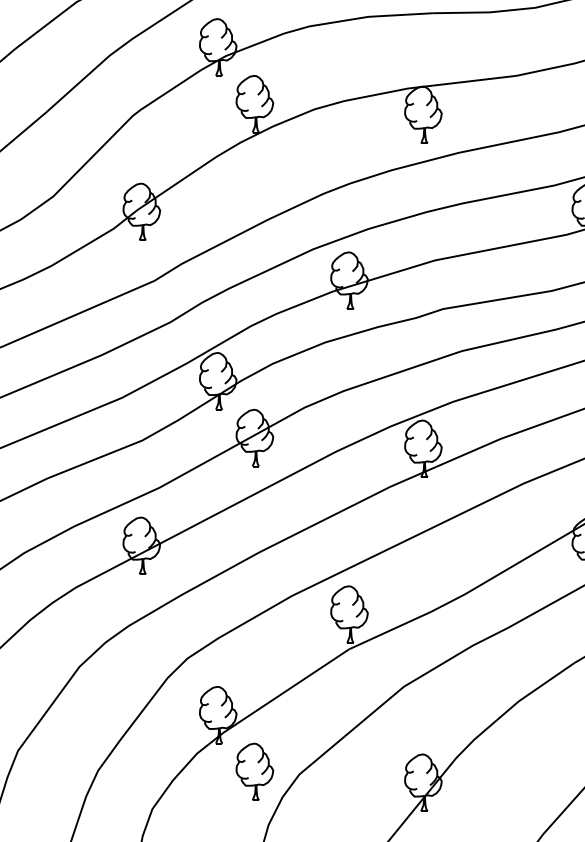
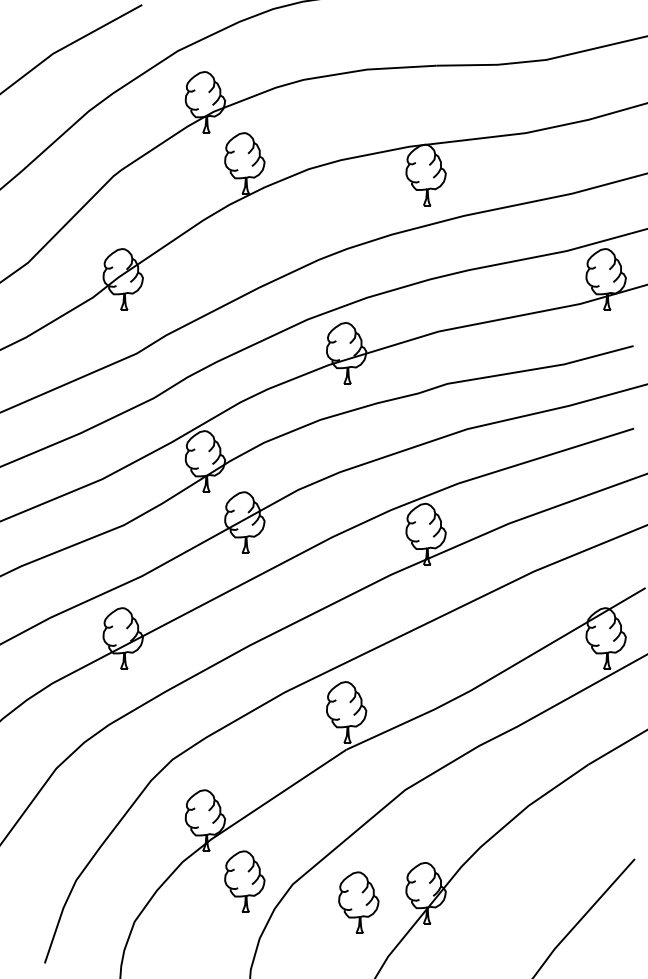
part: (360, 791) -> (358, 902), added

